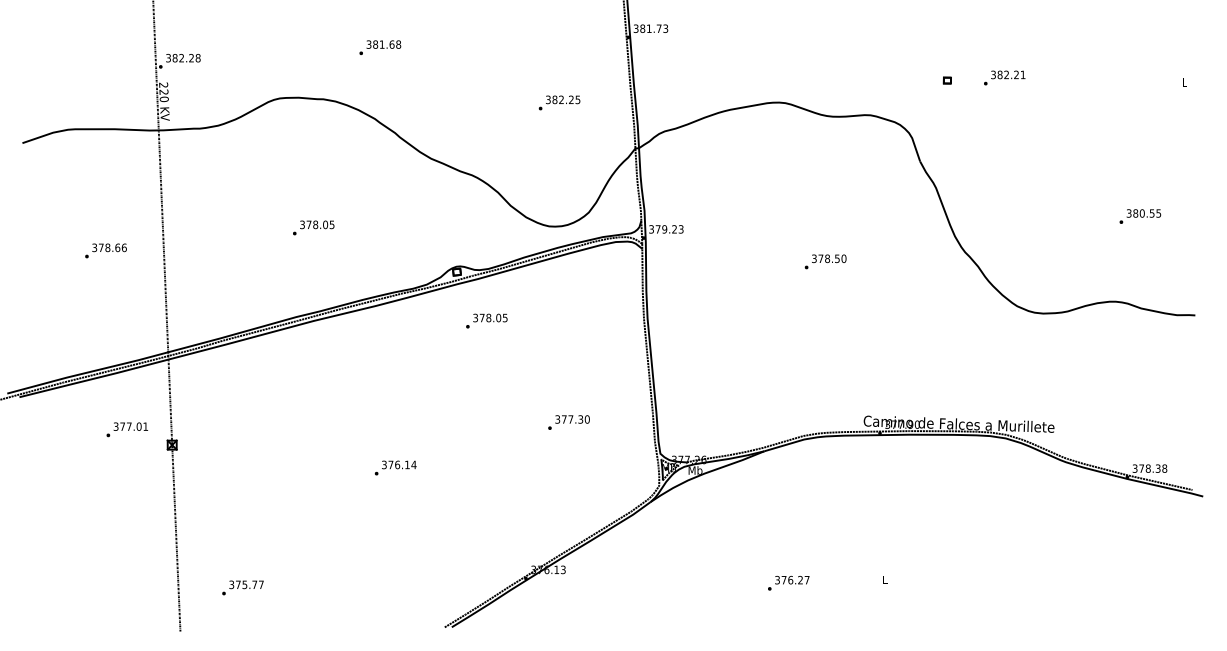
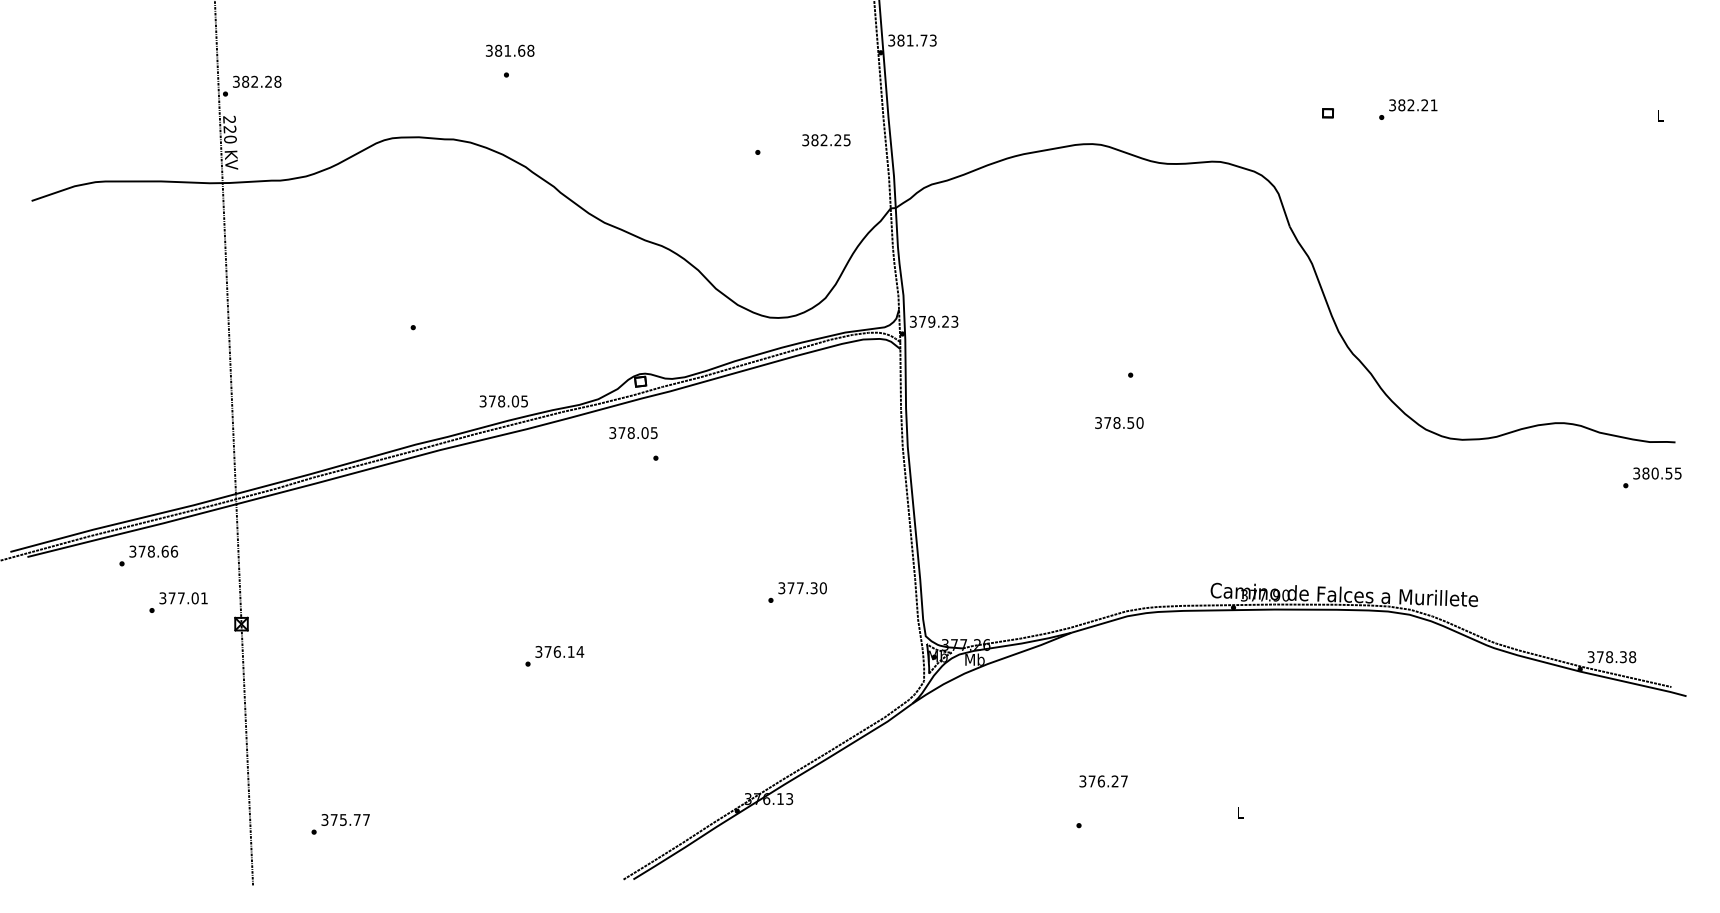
text: (384, 44) -> (510, 50), moved
text: (563, 100) -> (826, 140), moved
text: (1140, 216) -> (1652, 477), moved
text: (317, 224) -> (503, 401), moved
text: (105, 250) -> (148, 555), moved
text: (829, 258) -> (1119, 422), moved
text: (490, 318) -> (633, 433), moved
text: (792, 580) -> (1103, 781), moved

